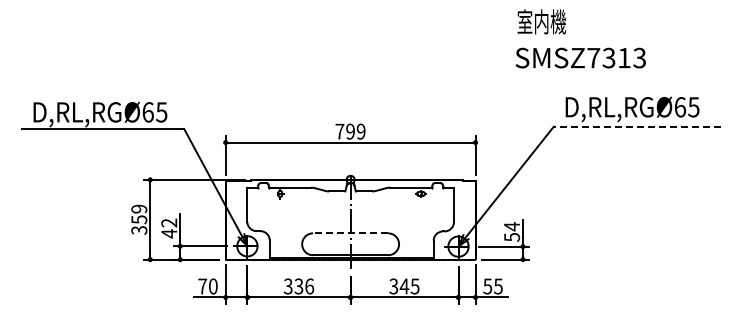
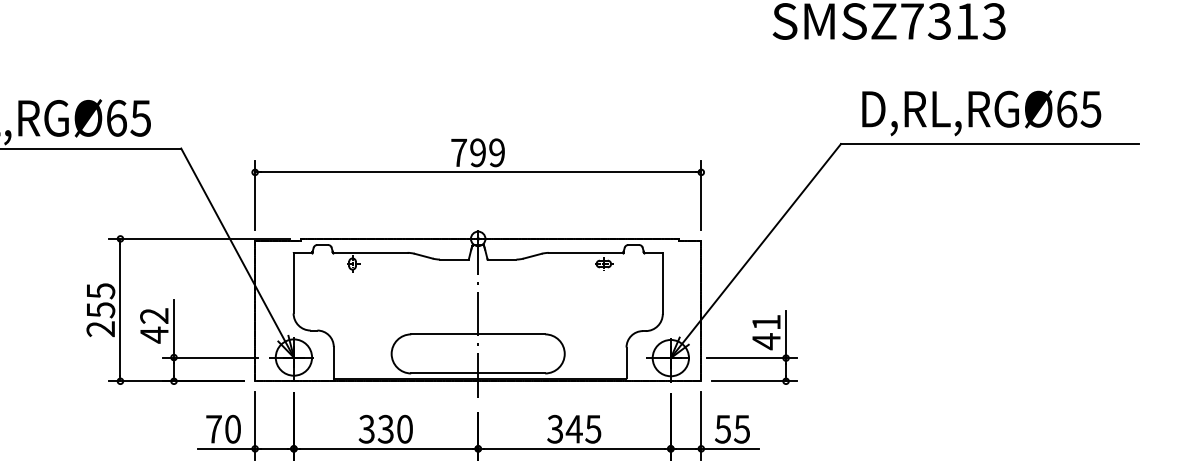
line: (636, 126) -> (988, 143), dashed -> solid
text: (139, 219) -> (101, 309), 359 -> 255
text: (512, 232) -> (767, 332), 54 -> 41
line: (350, 233) -> (477, 334), dashed -> solid
text: (309, 286) -> (404, 429), 336 -> 330

